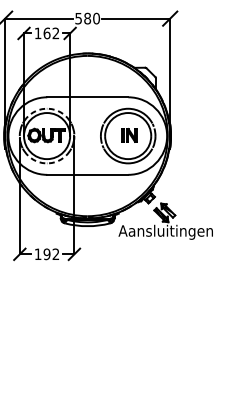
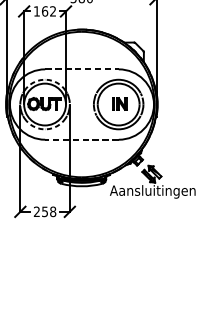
line: (87, 97) -> (81, 69), solid -> dashed
line: (87, 174) -> (81, 139), solid -> dashed
text: (46, 254) -> (44, 211), 192 -> 258

